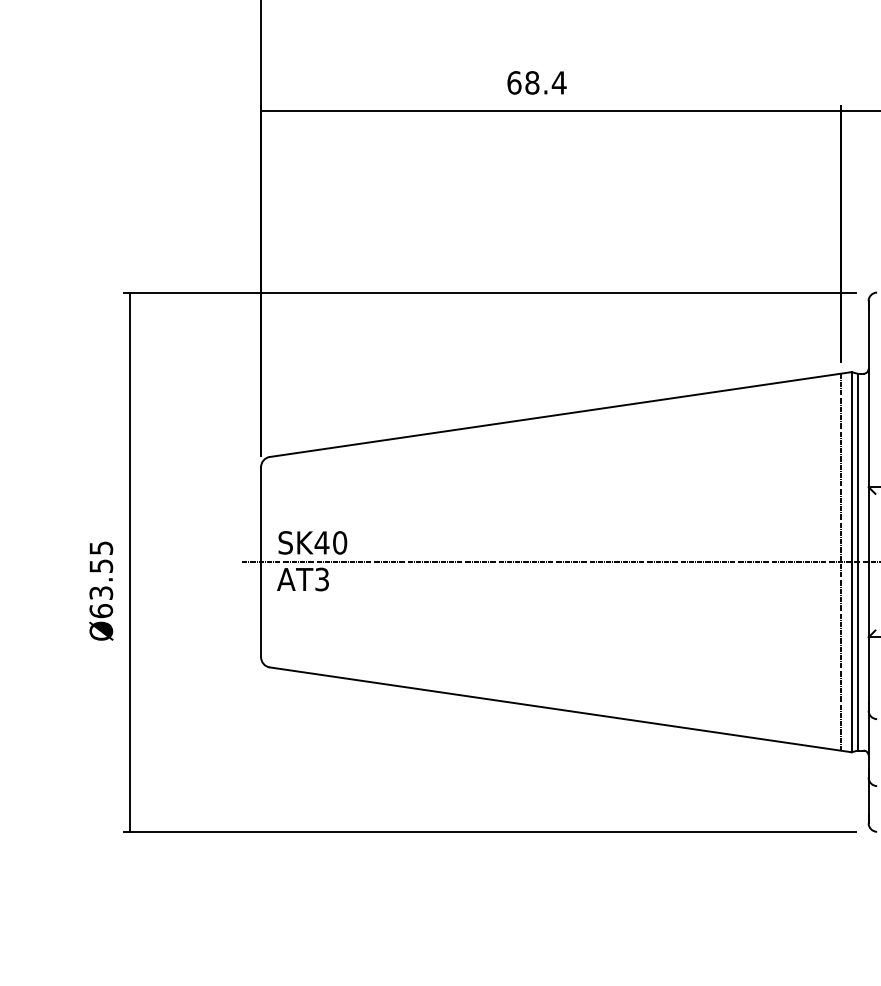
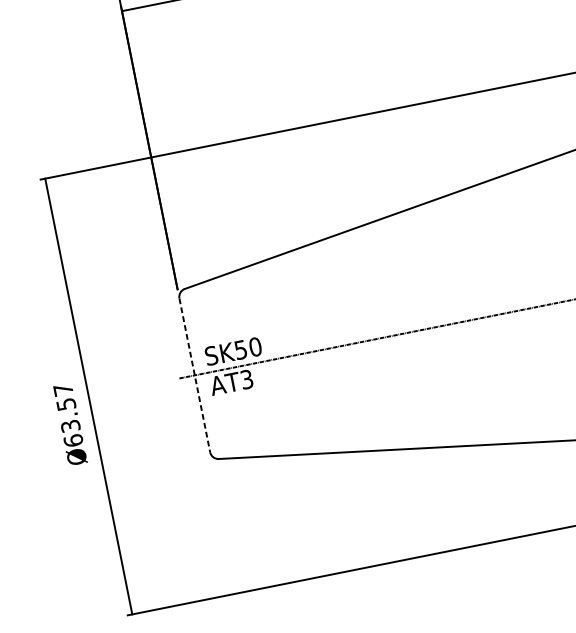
text: (321, 542) -> (240, 349), SK40 -> SK50
text: (101, 547) -> (63, 389), Ø63.55 -> Ø63.57
line: (261, 562) -> (195, 375), solid -> dashed

